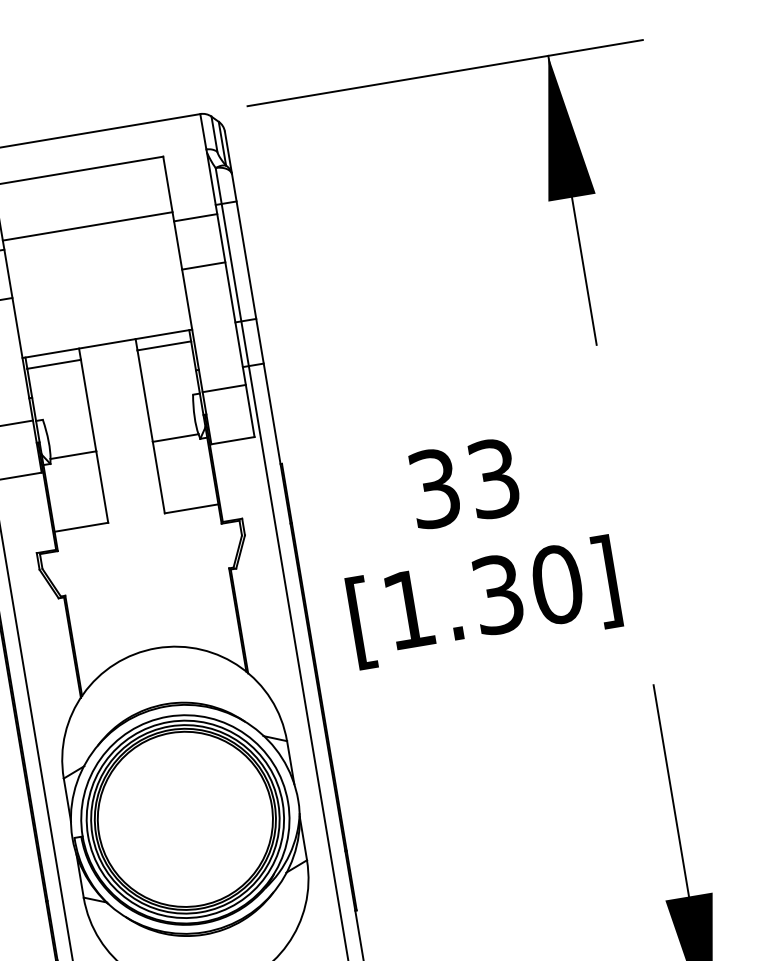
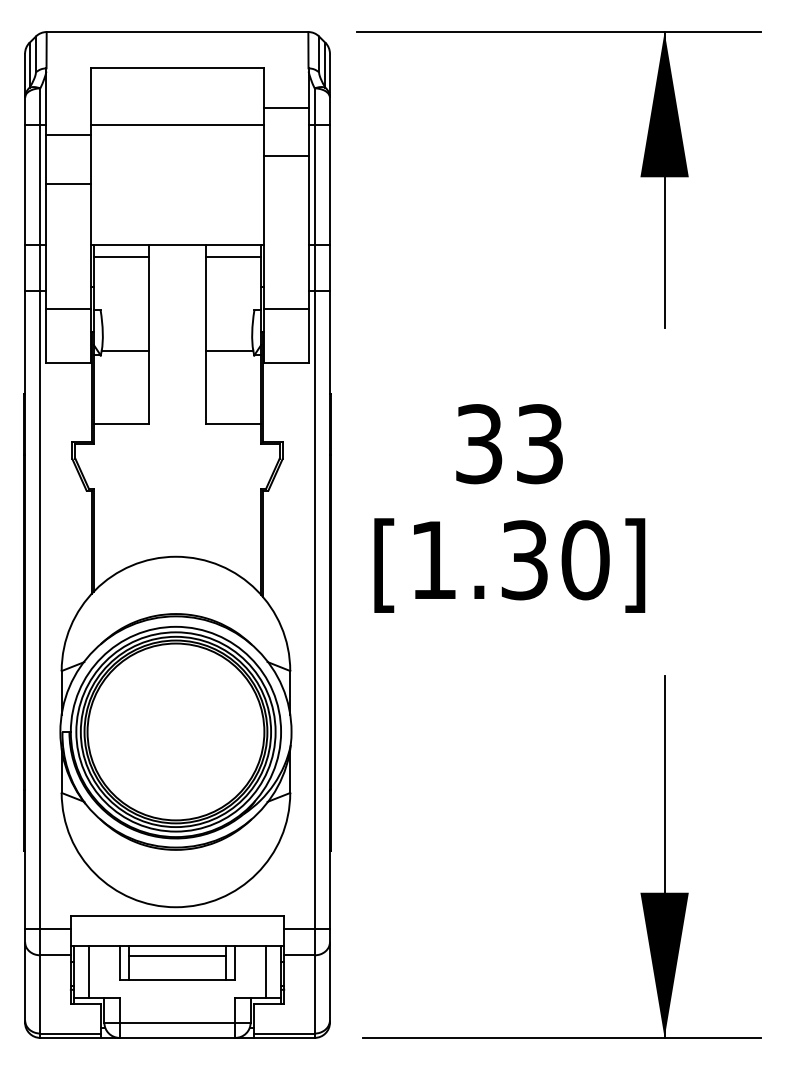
line: (195, 217) -> (286, 107), moved
line: (203, 265) -> (286, 155), moved

